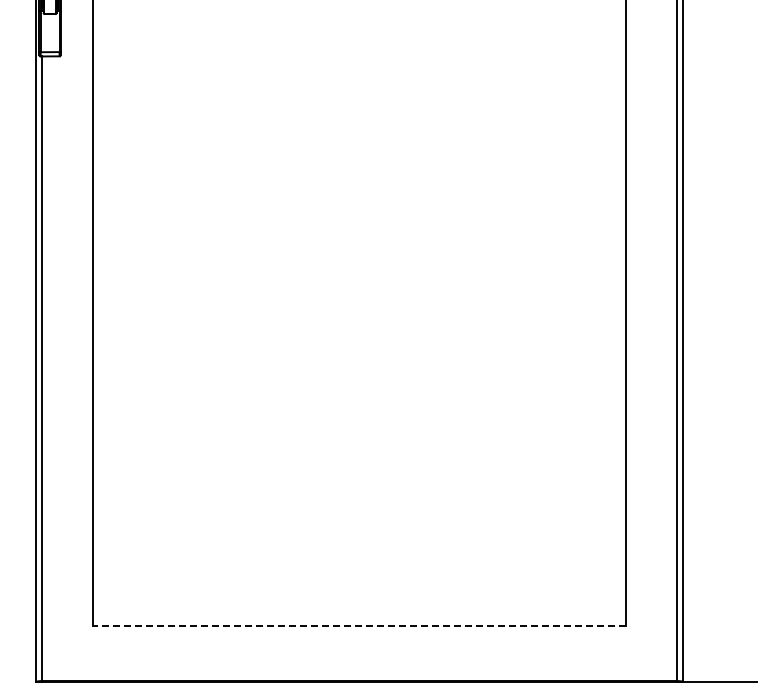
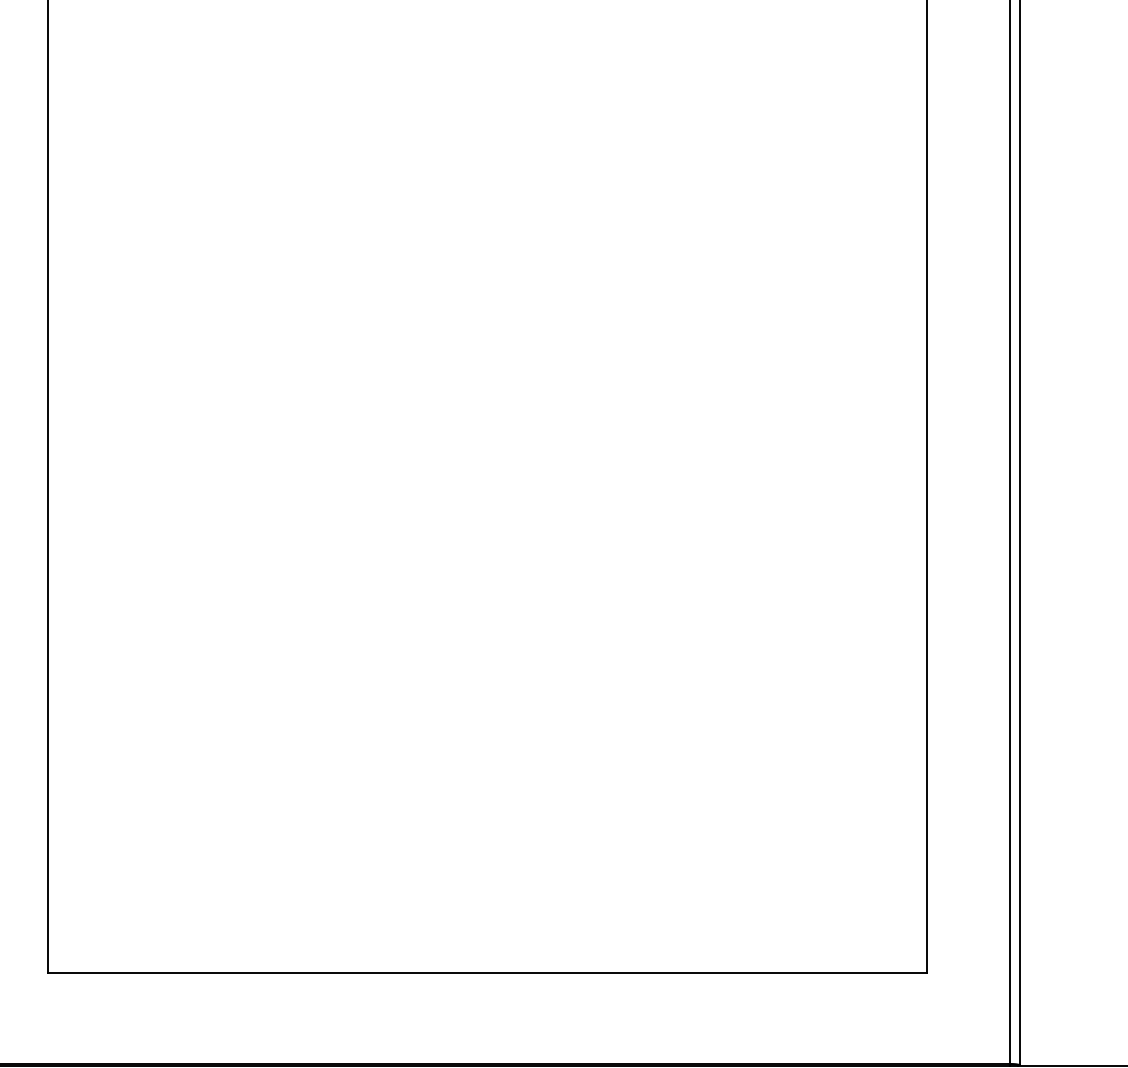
line: (359, 625) -> (487, 972), dashed -> solid

